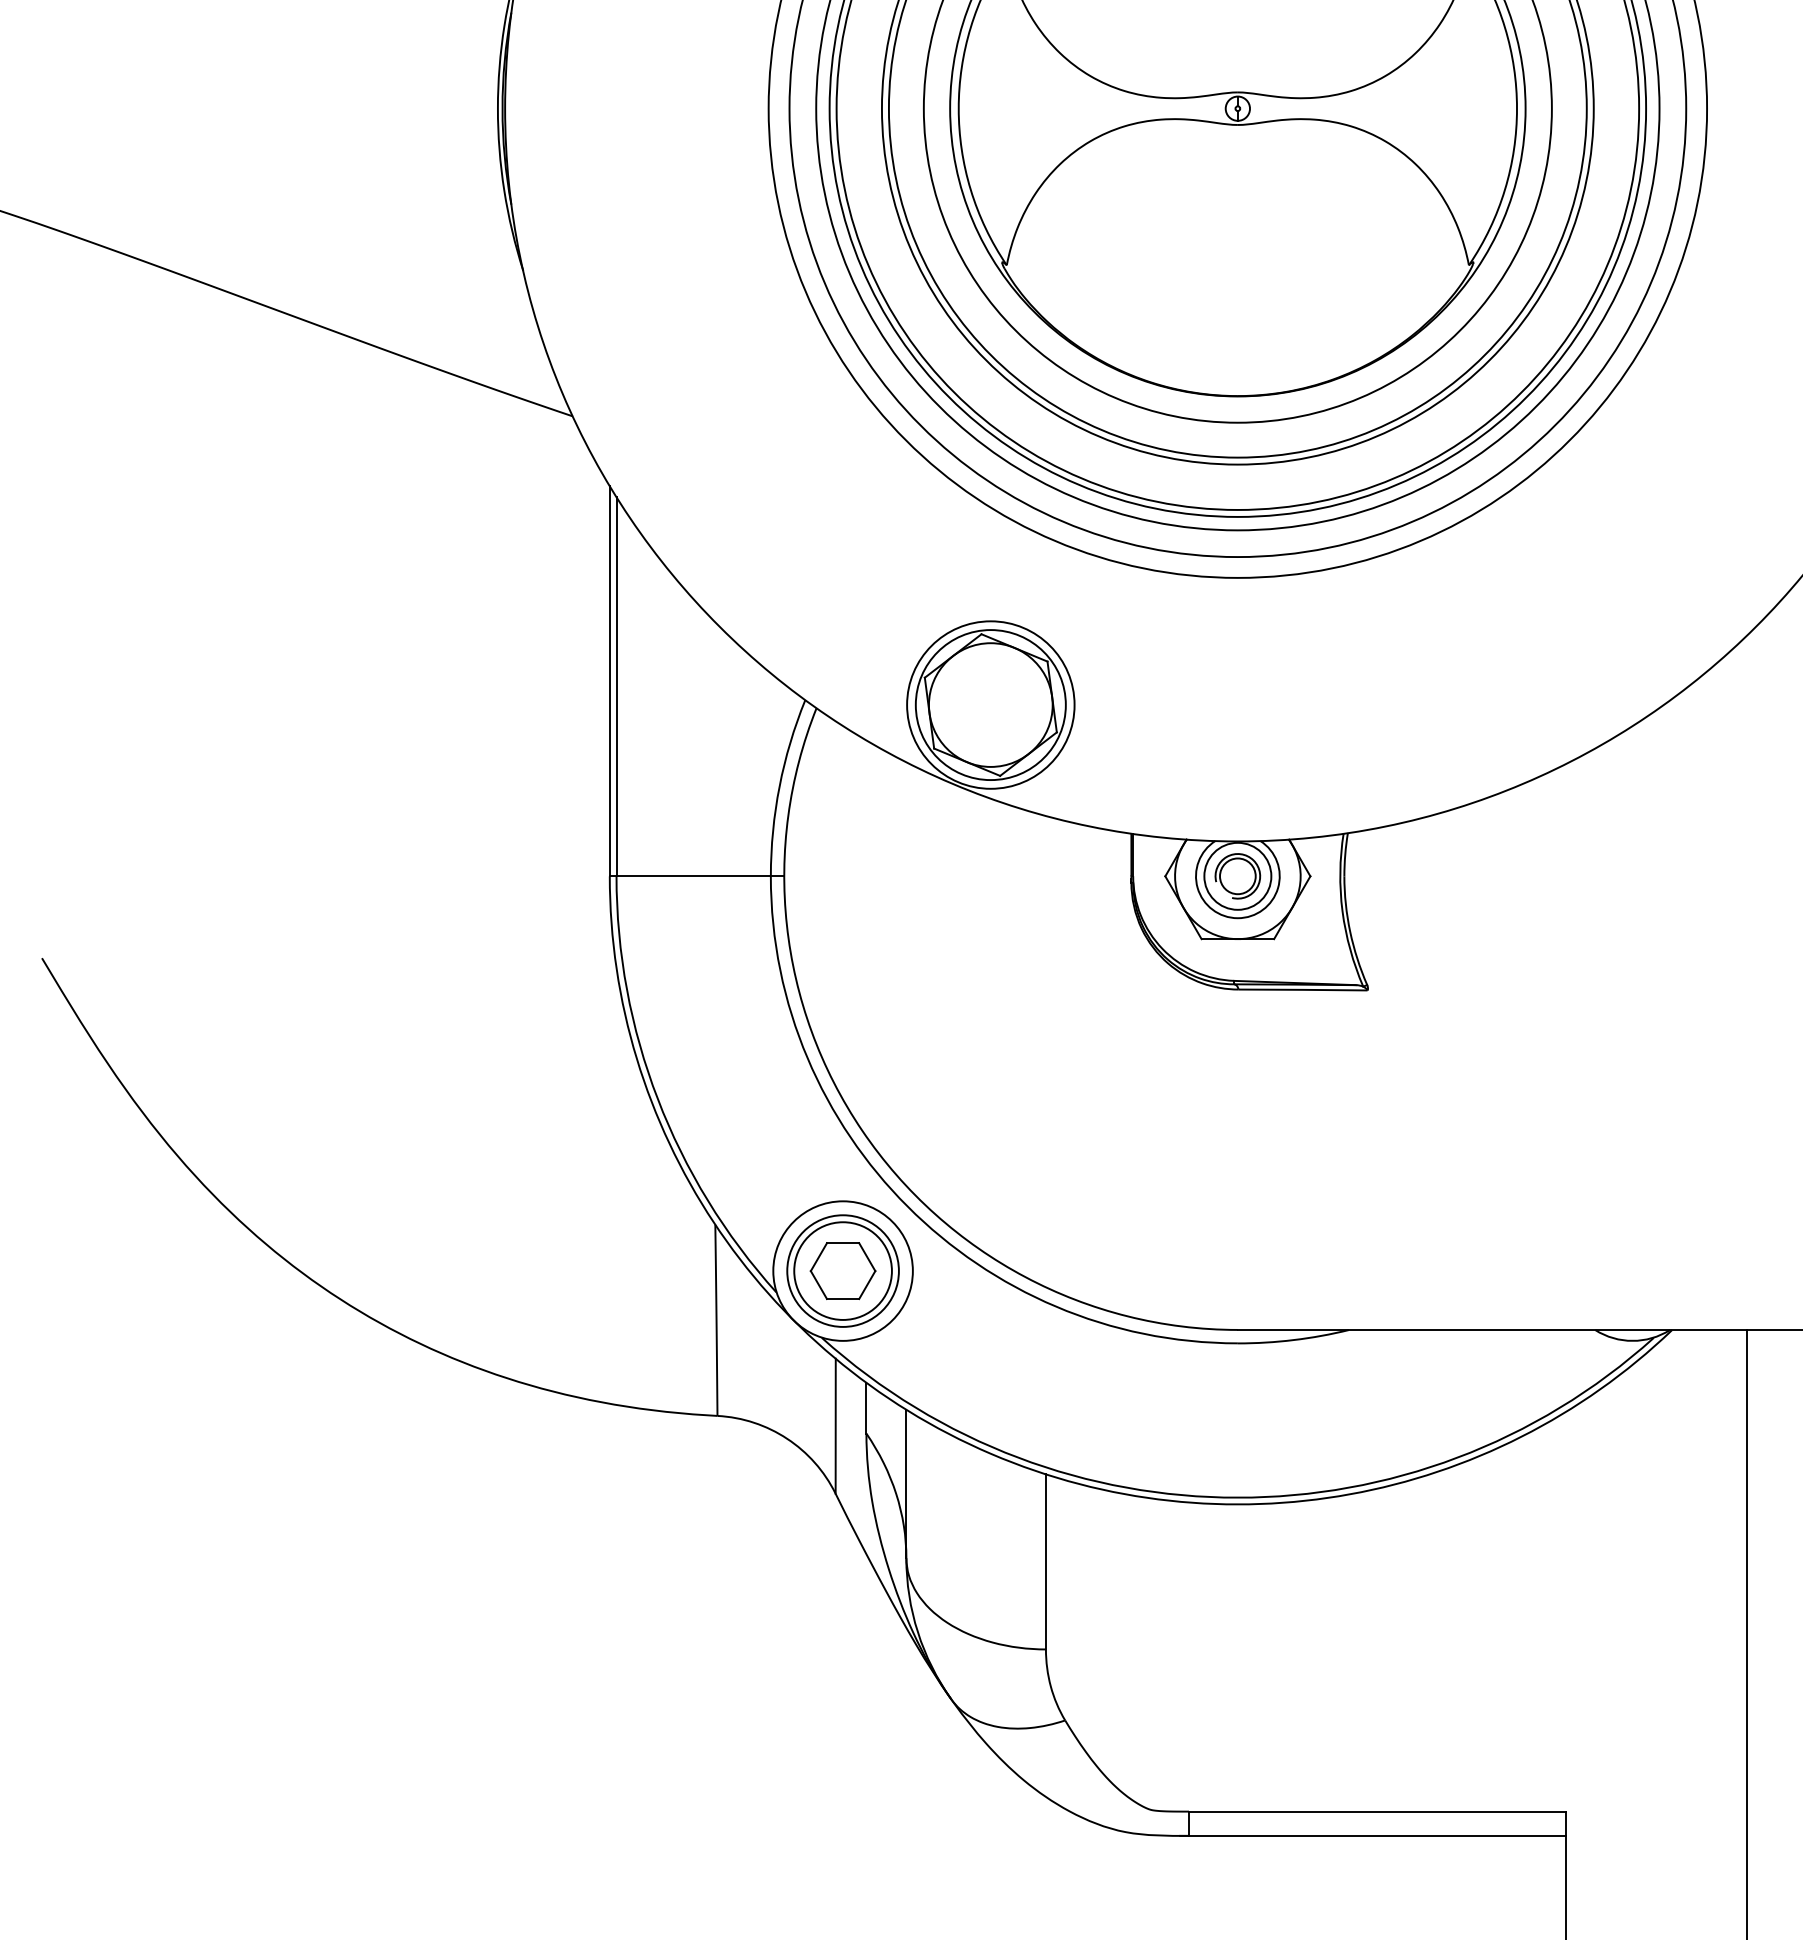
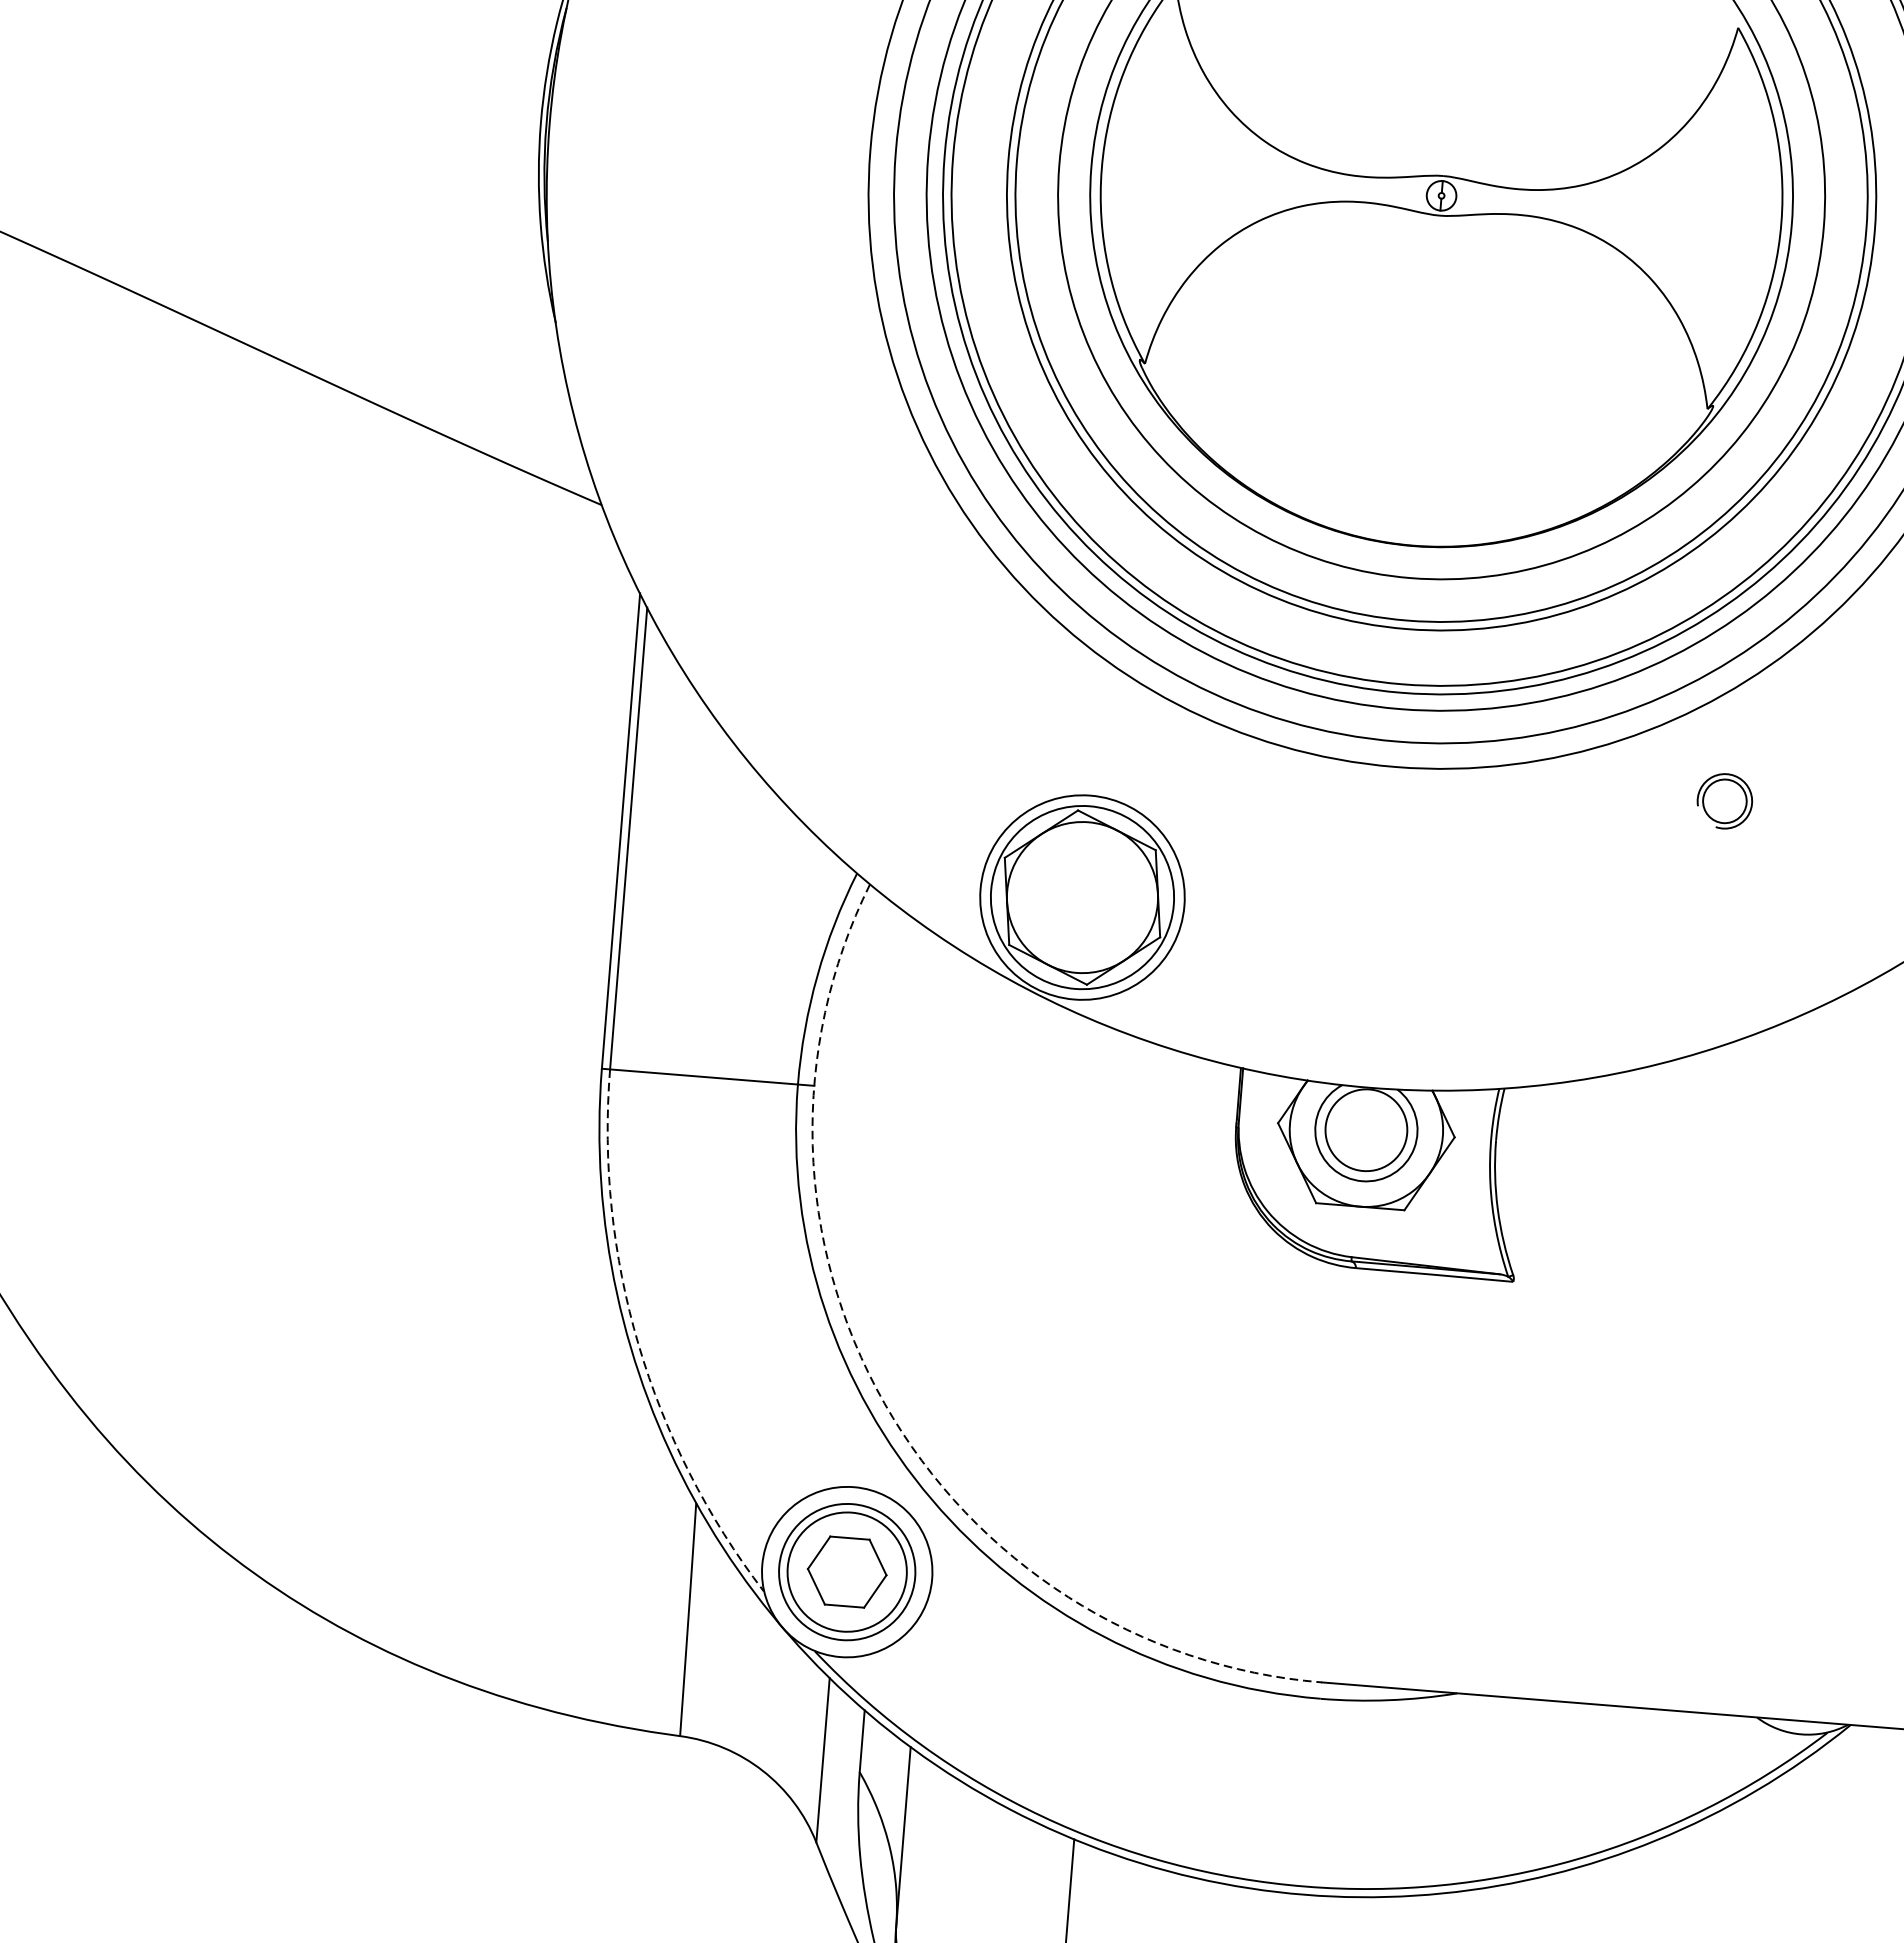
part: (1237, 876) -> (1724, 801), moved
arc: (657, 1099) -> (638, 1345), solid -> dashed
arc: (862, 1130) -> (884, 1402), solid -> dashed

